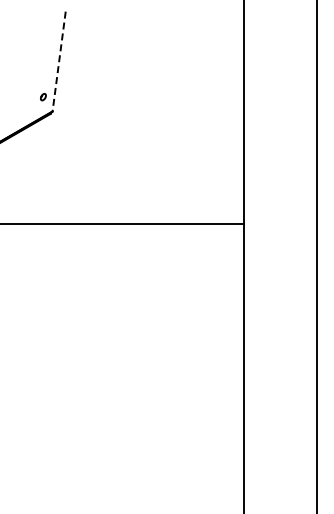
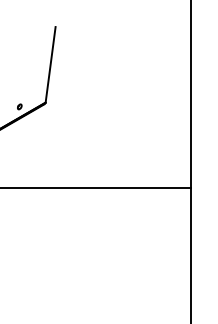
line: (59, 62) -> (50, 65), dashed -> solid
part: (43, 97) -> (19, 107), moved

